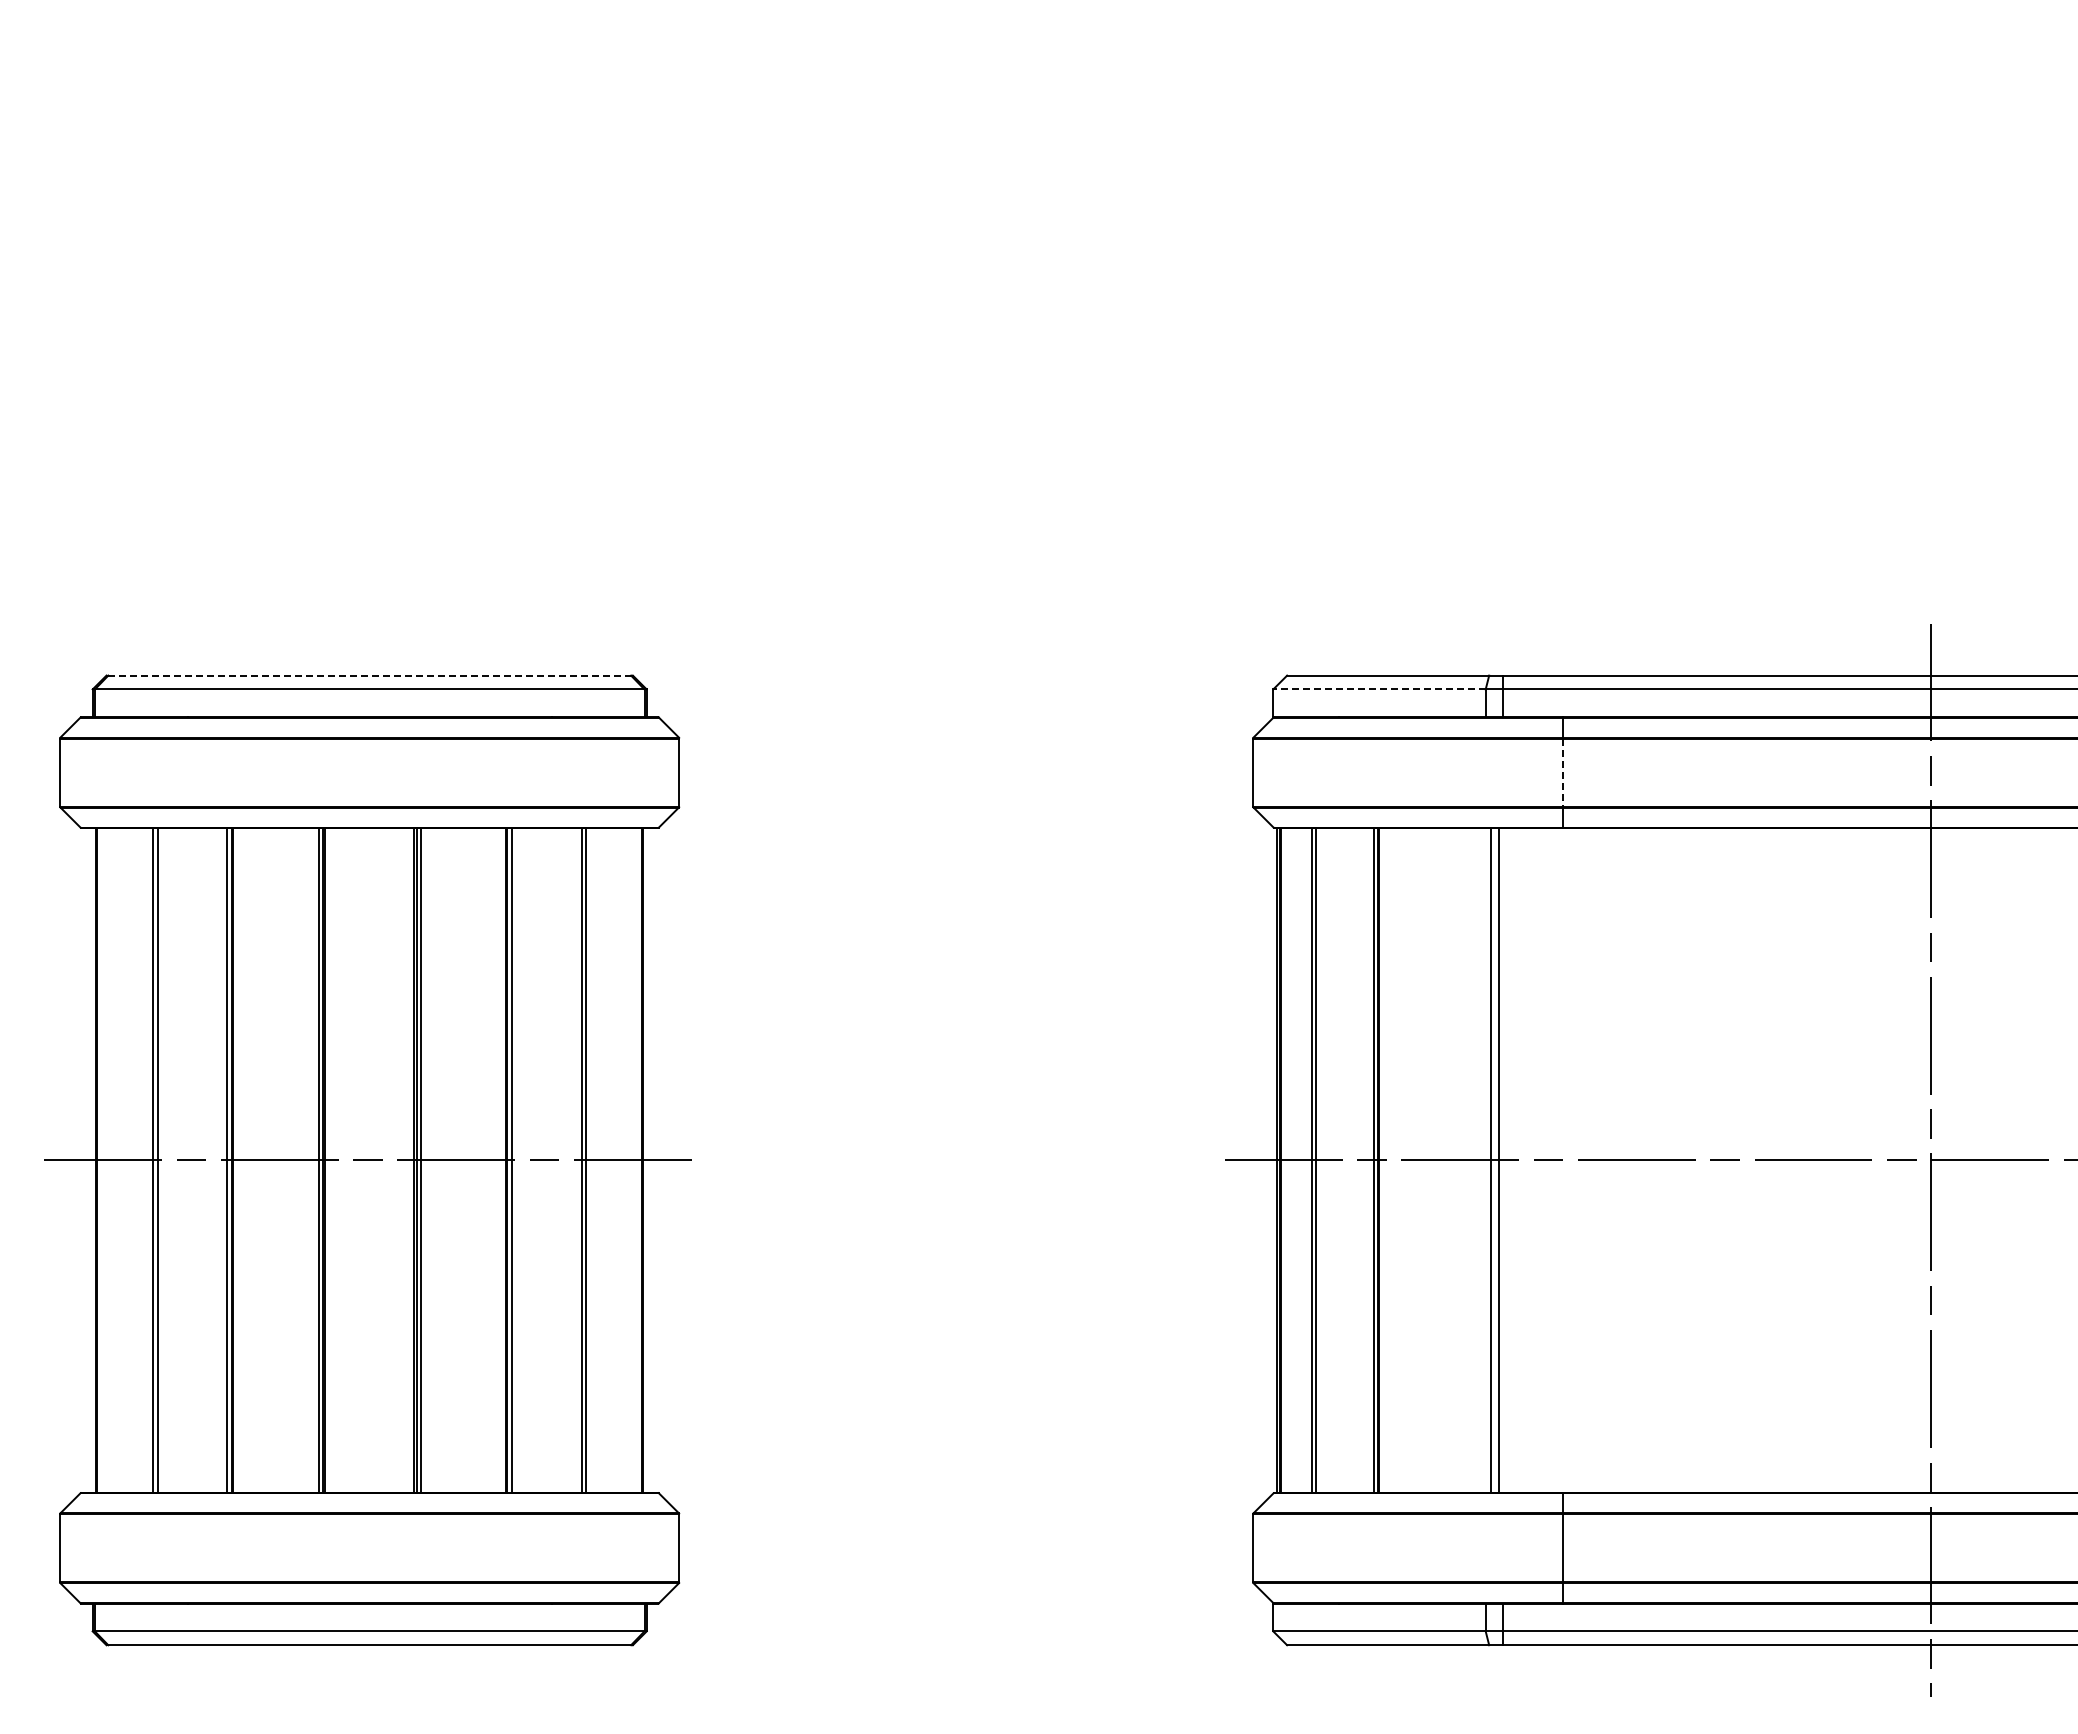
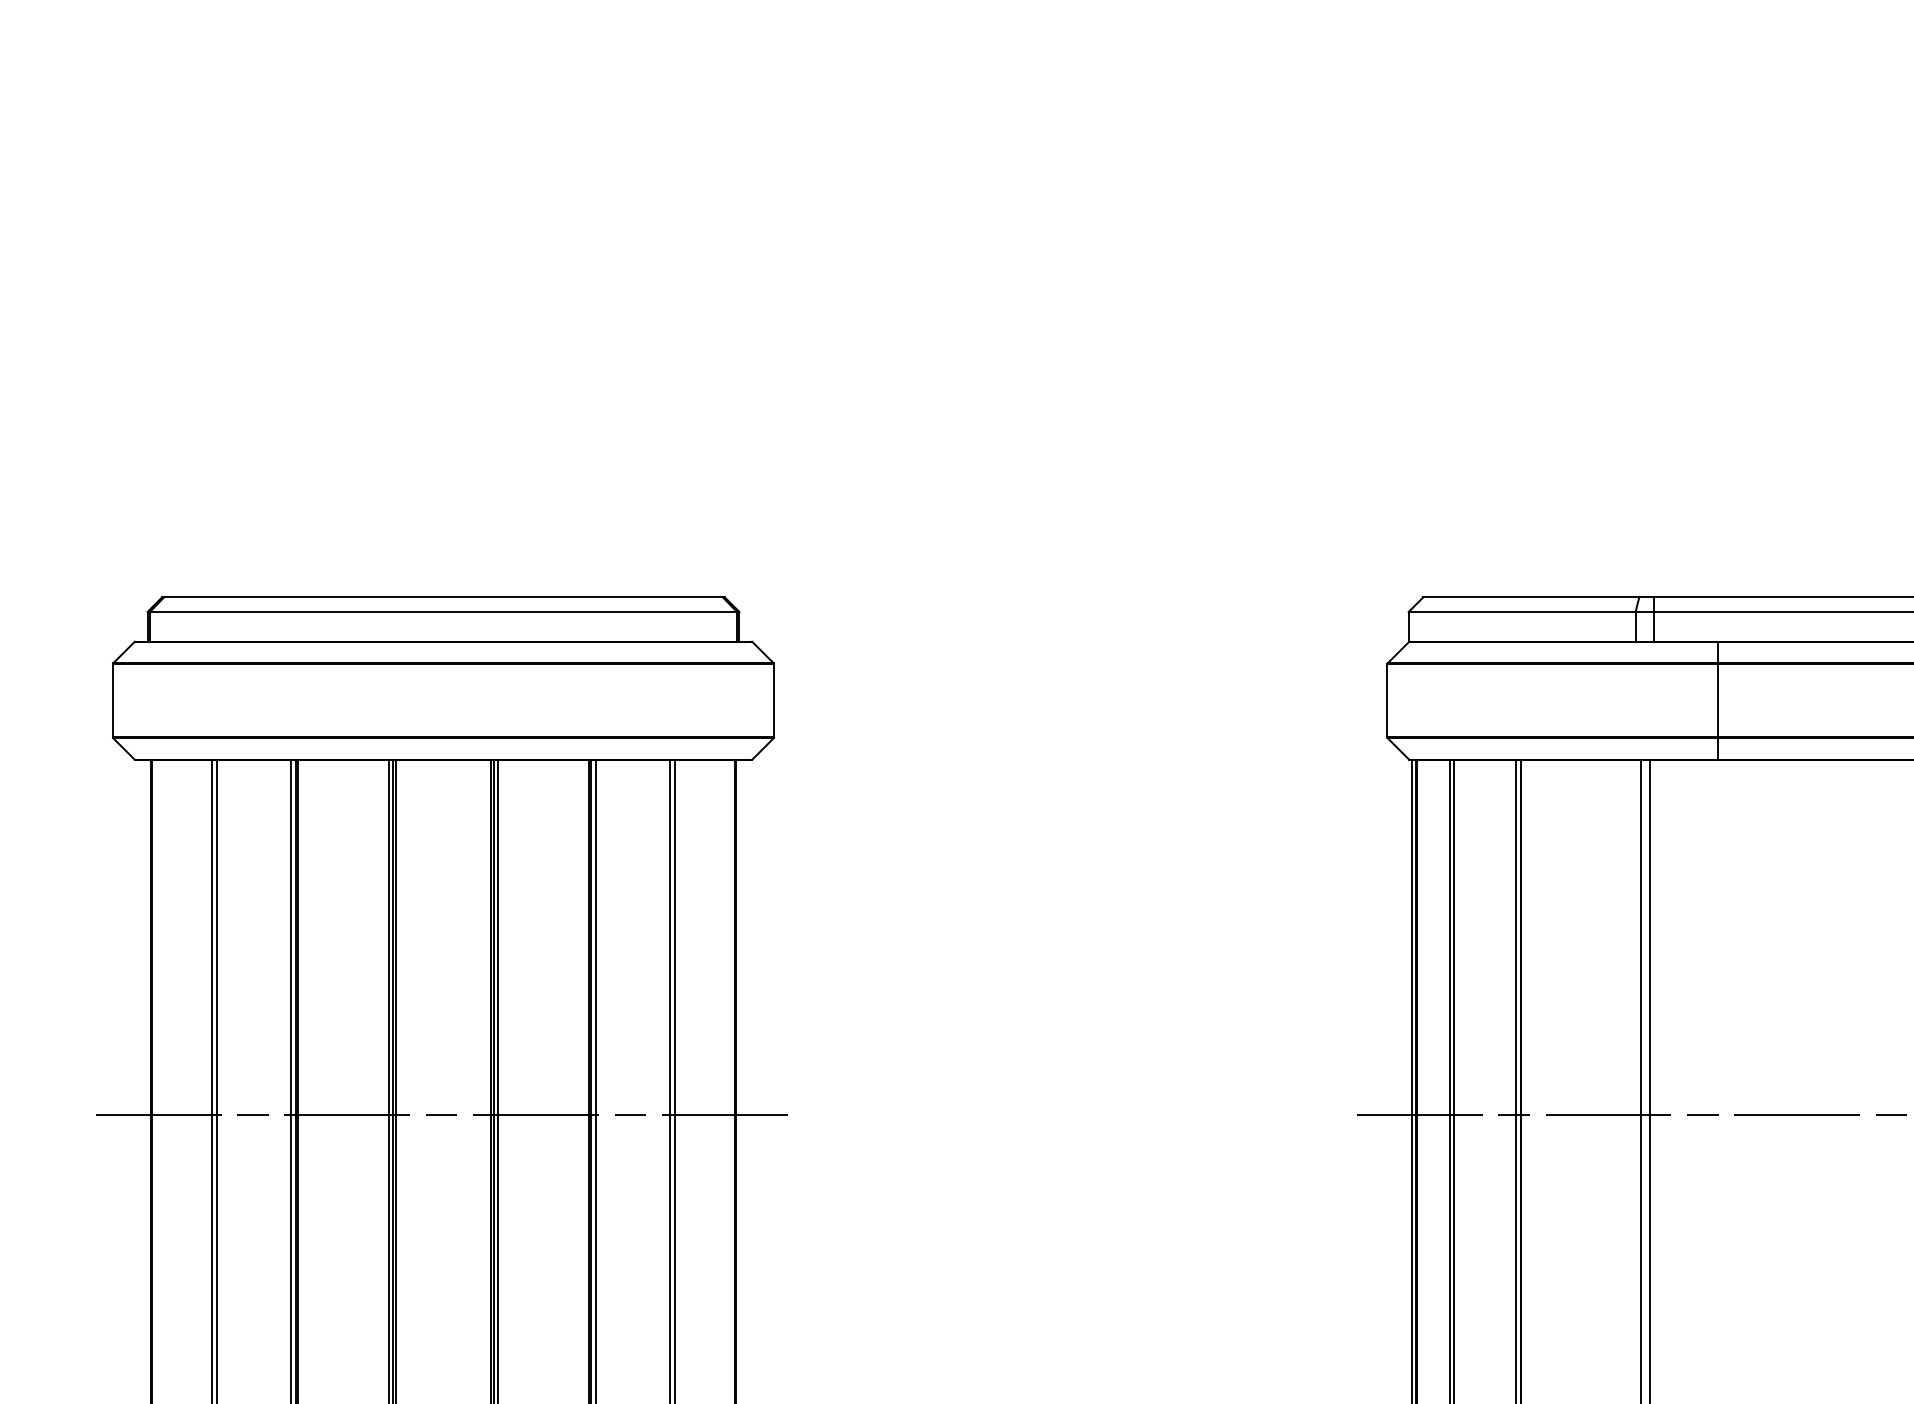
line: (370, 675) -> (444, 597), dashed -> solid
line: (1378, 689) -> (1521, 612), dashed -> solid
line: (1562, 773) -> (1717, 701), dashed -> solid

